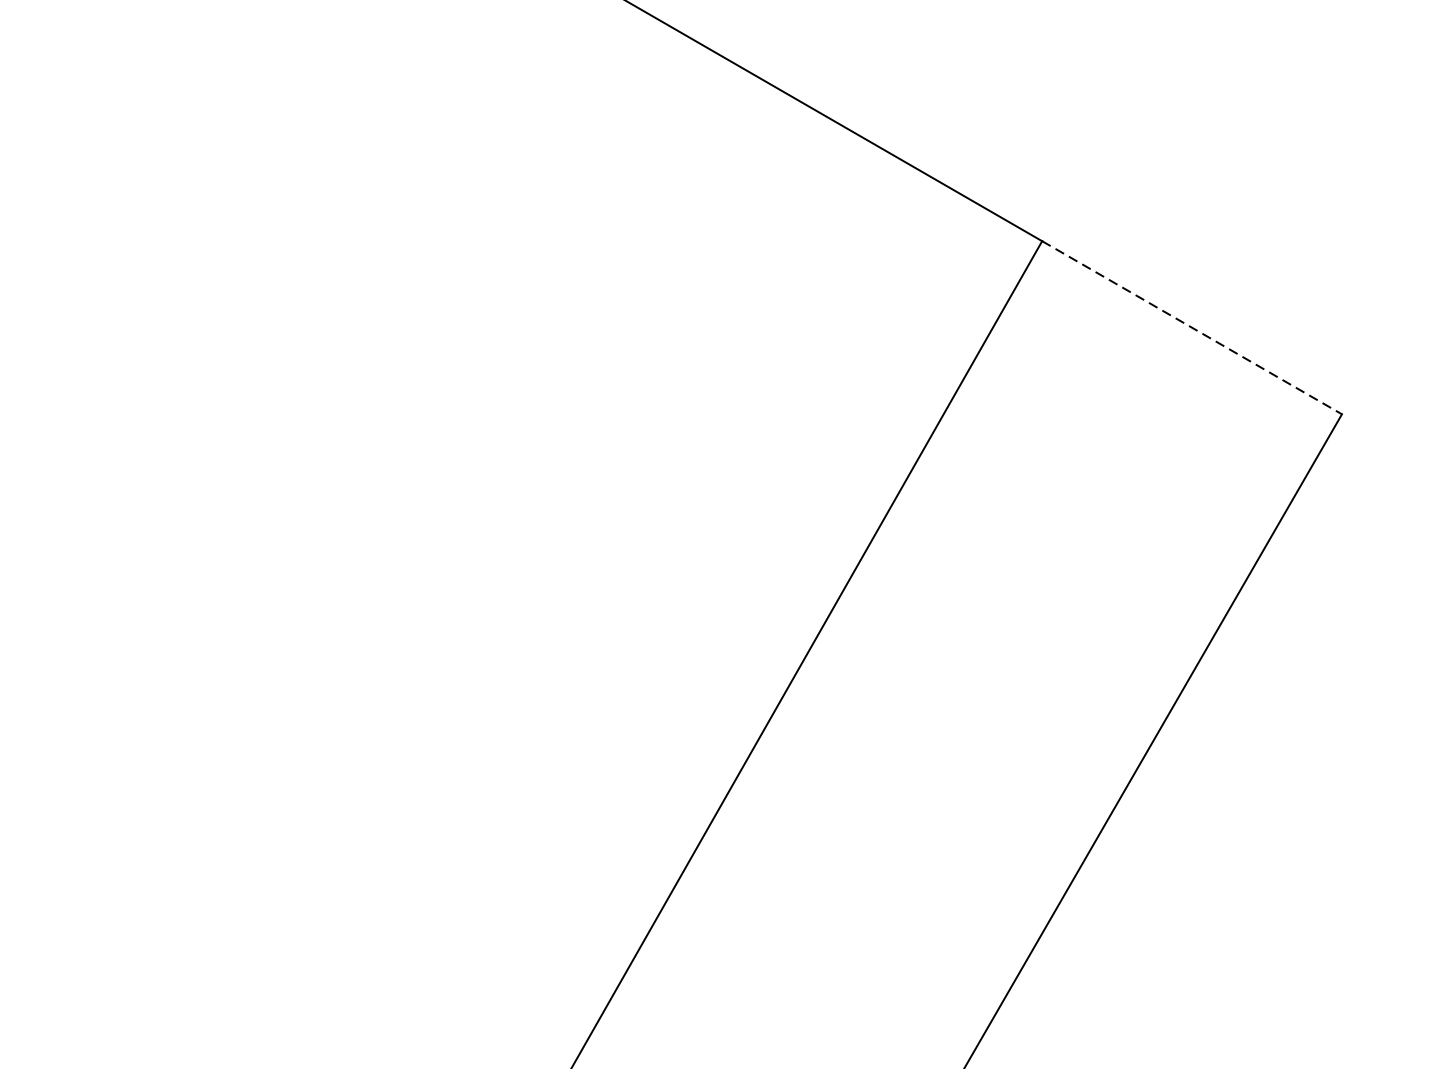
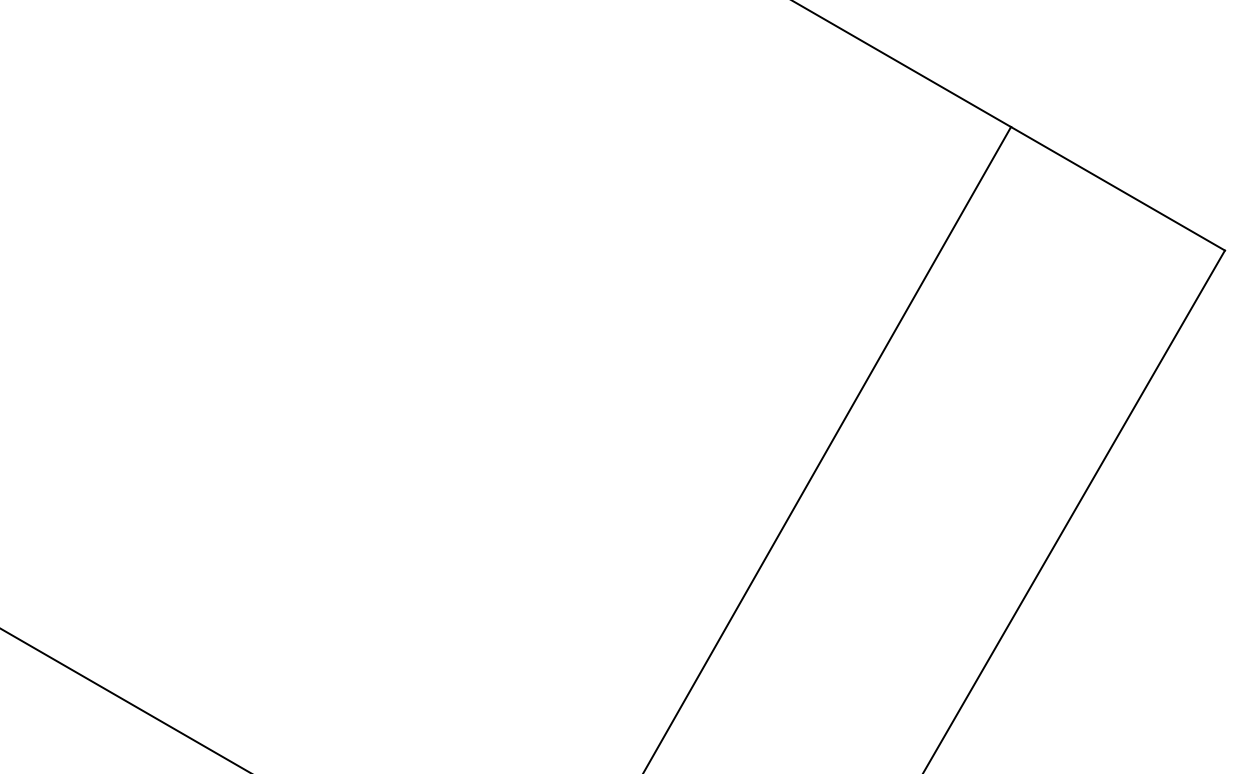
line: (1192, 328) -> (1118, 189), dashed -> solid

